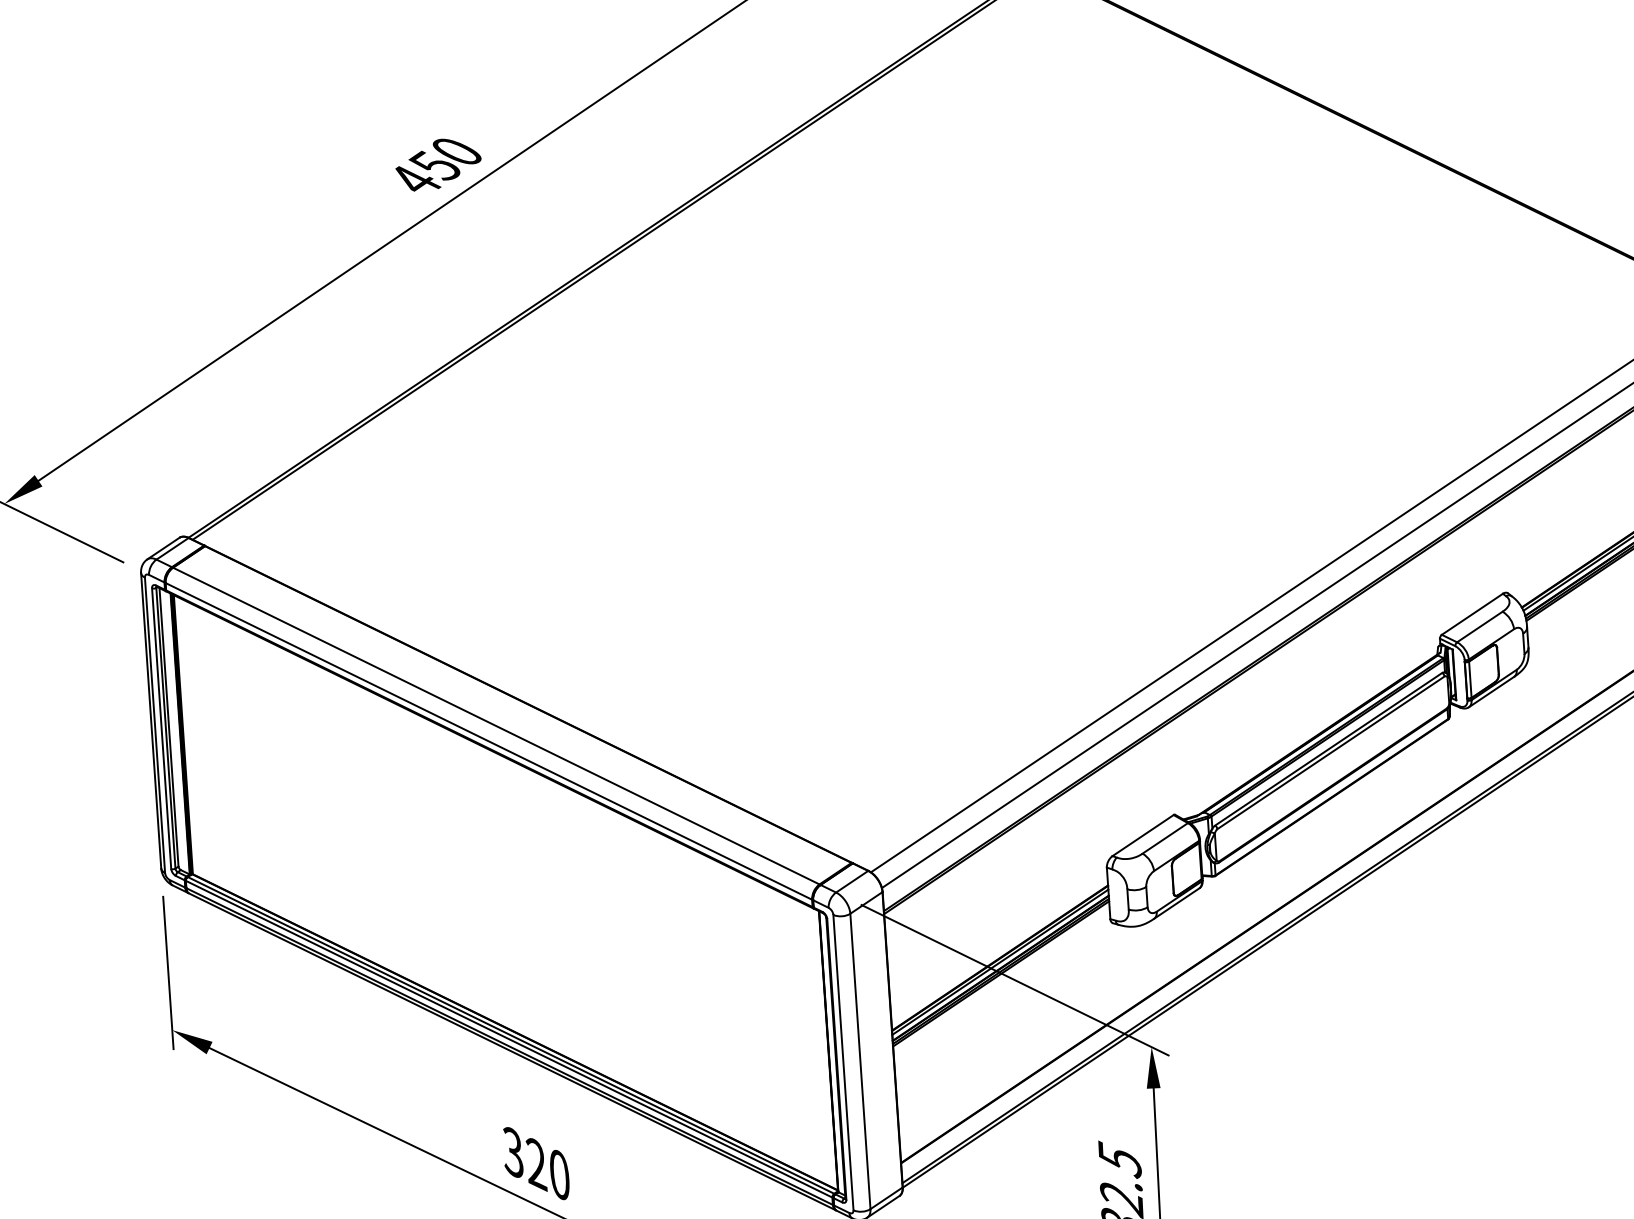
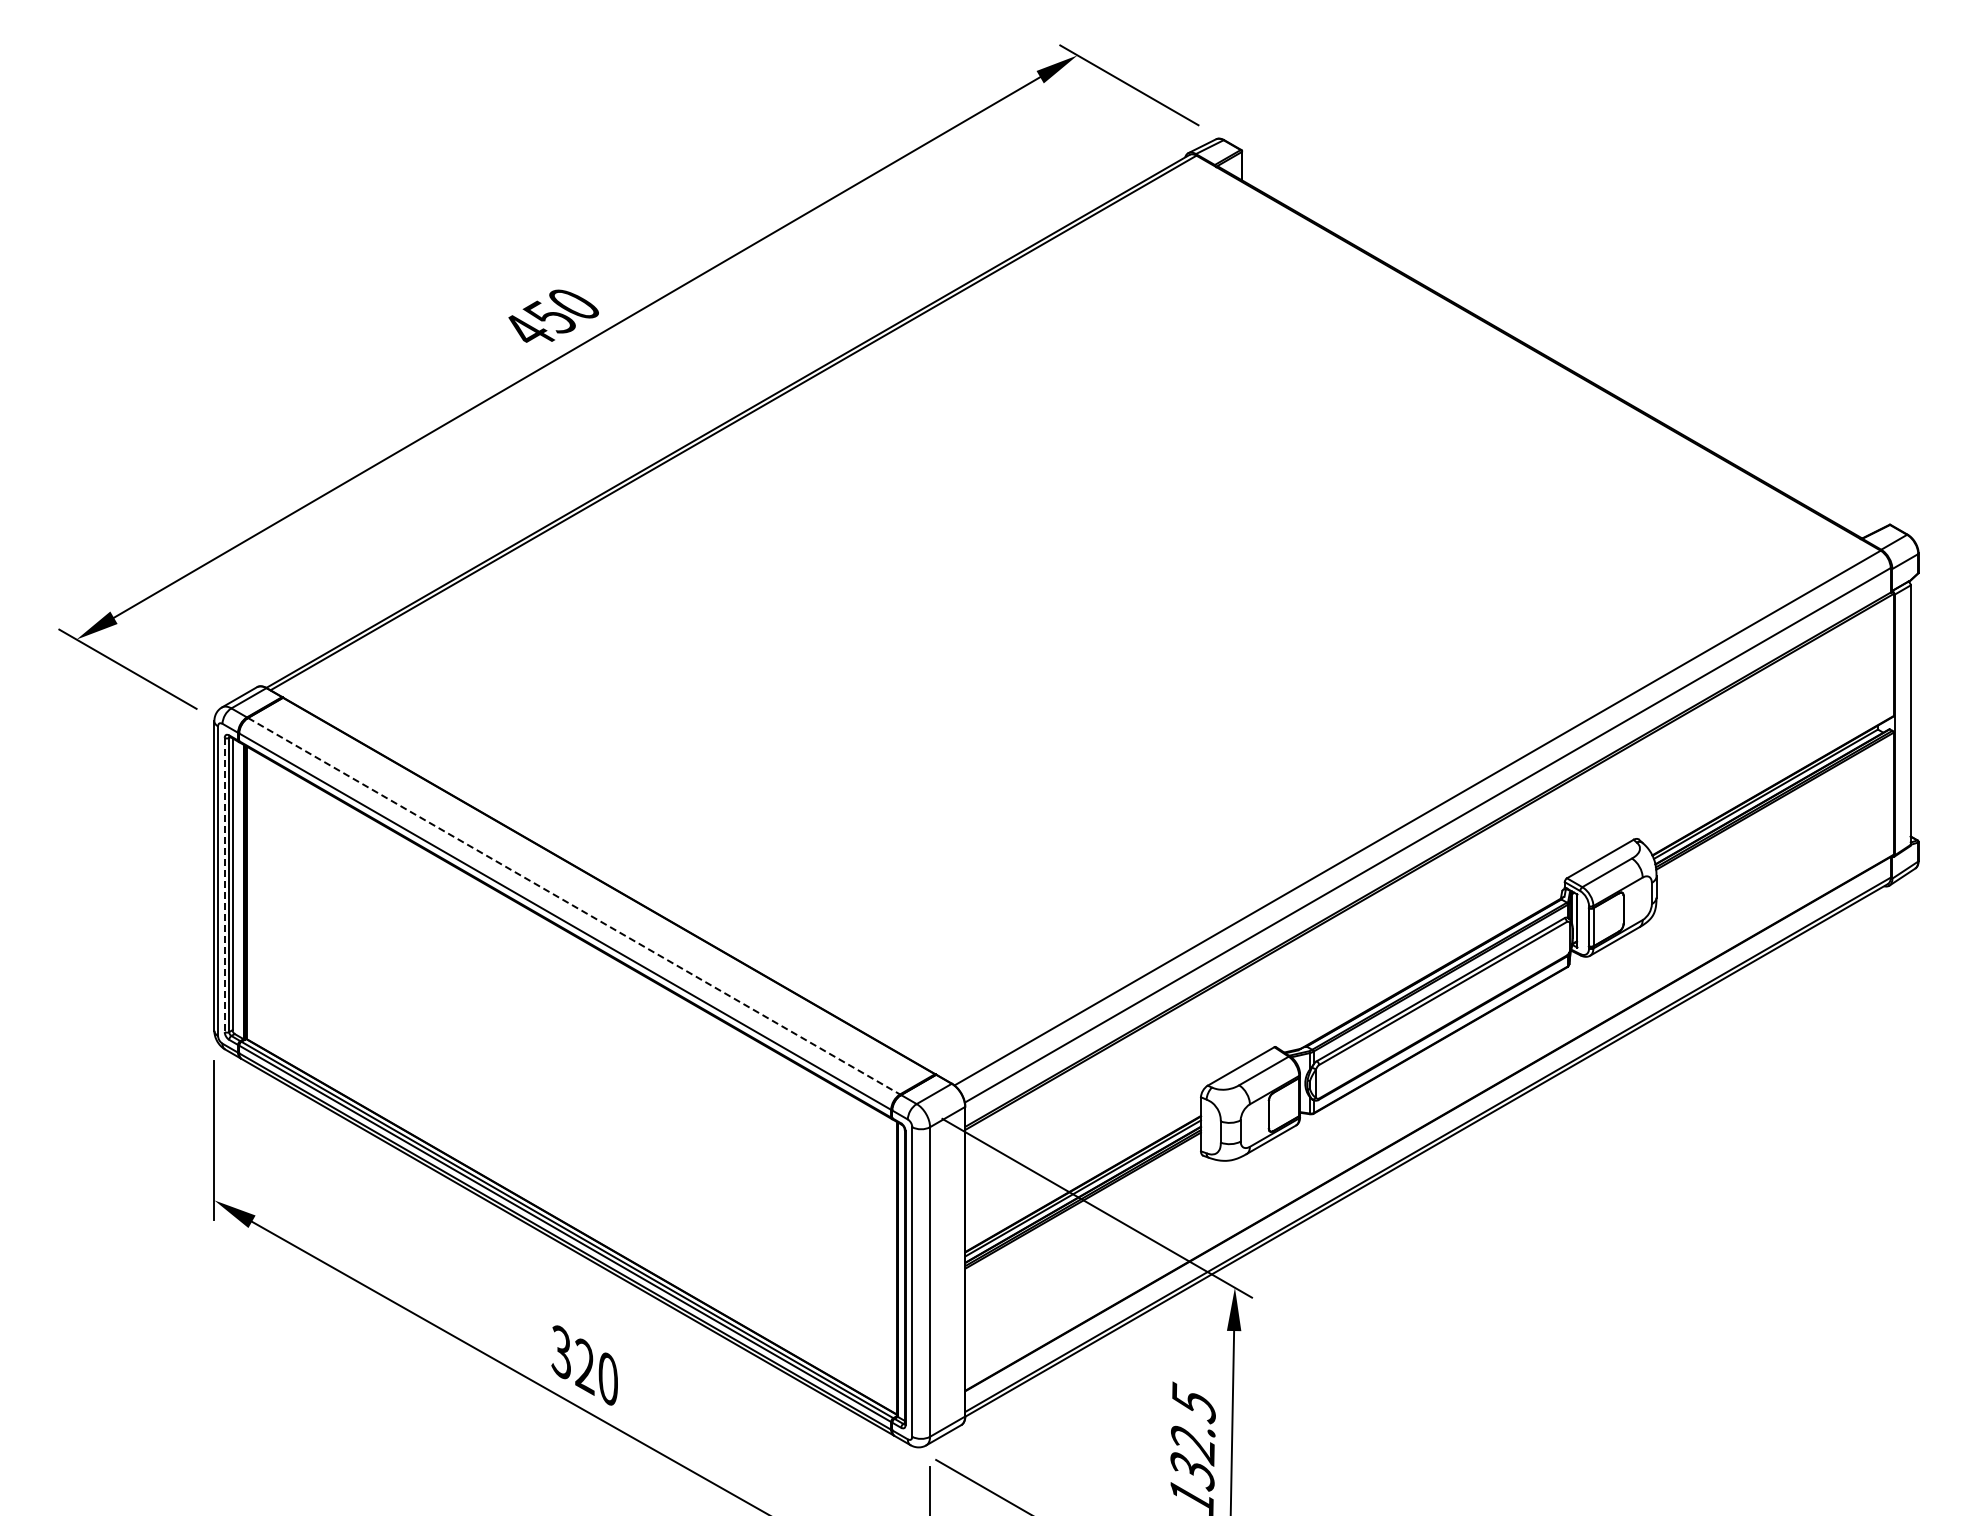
line: (496, 726) -> (574, 906), solid -> dashed
line: (161, 729) -> (224, 885), solid -> dashed

